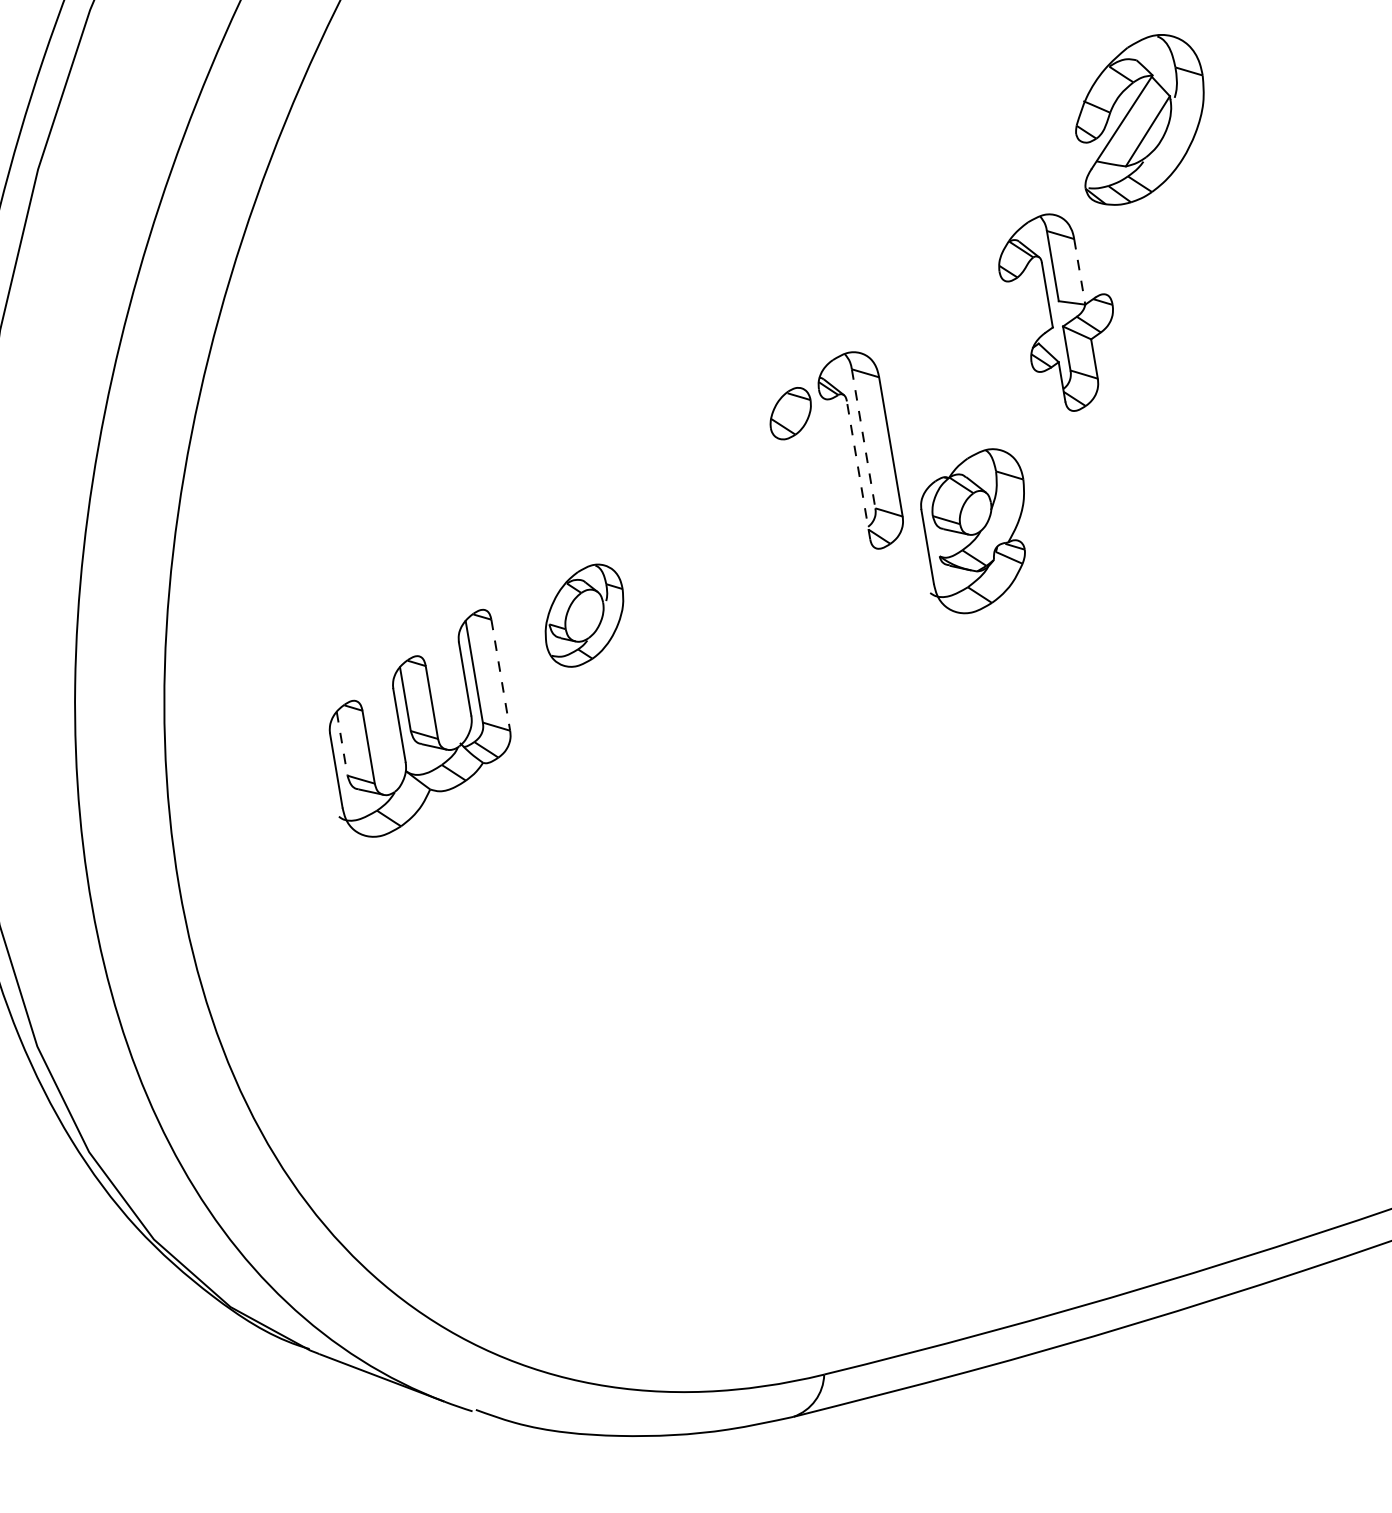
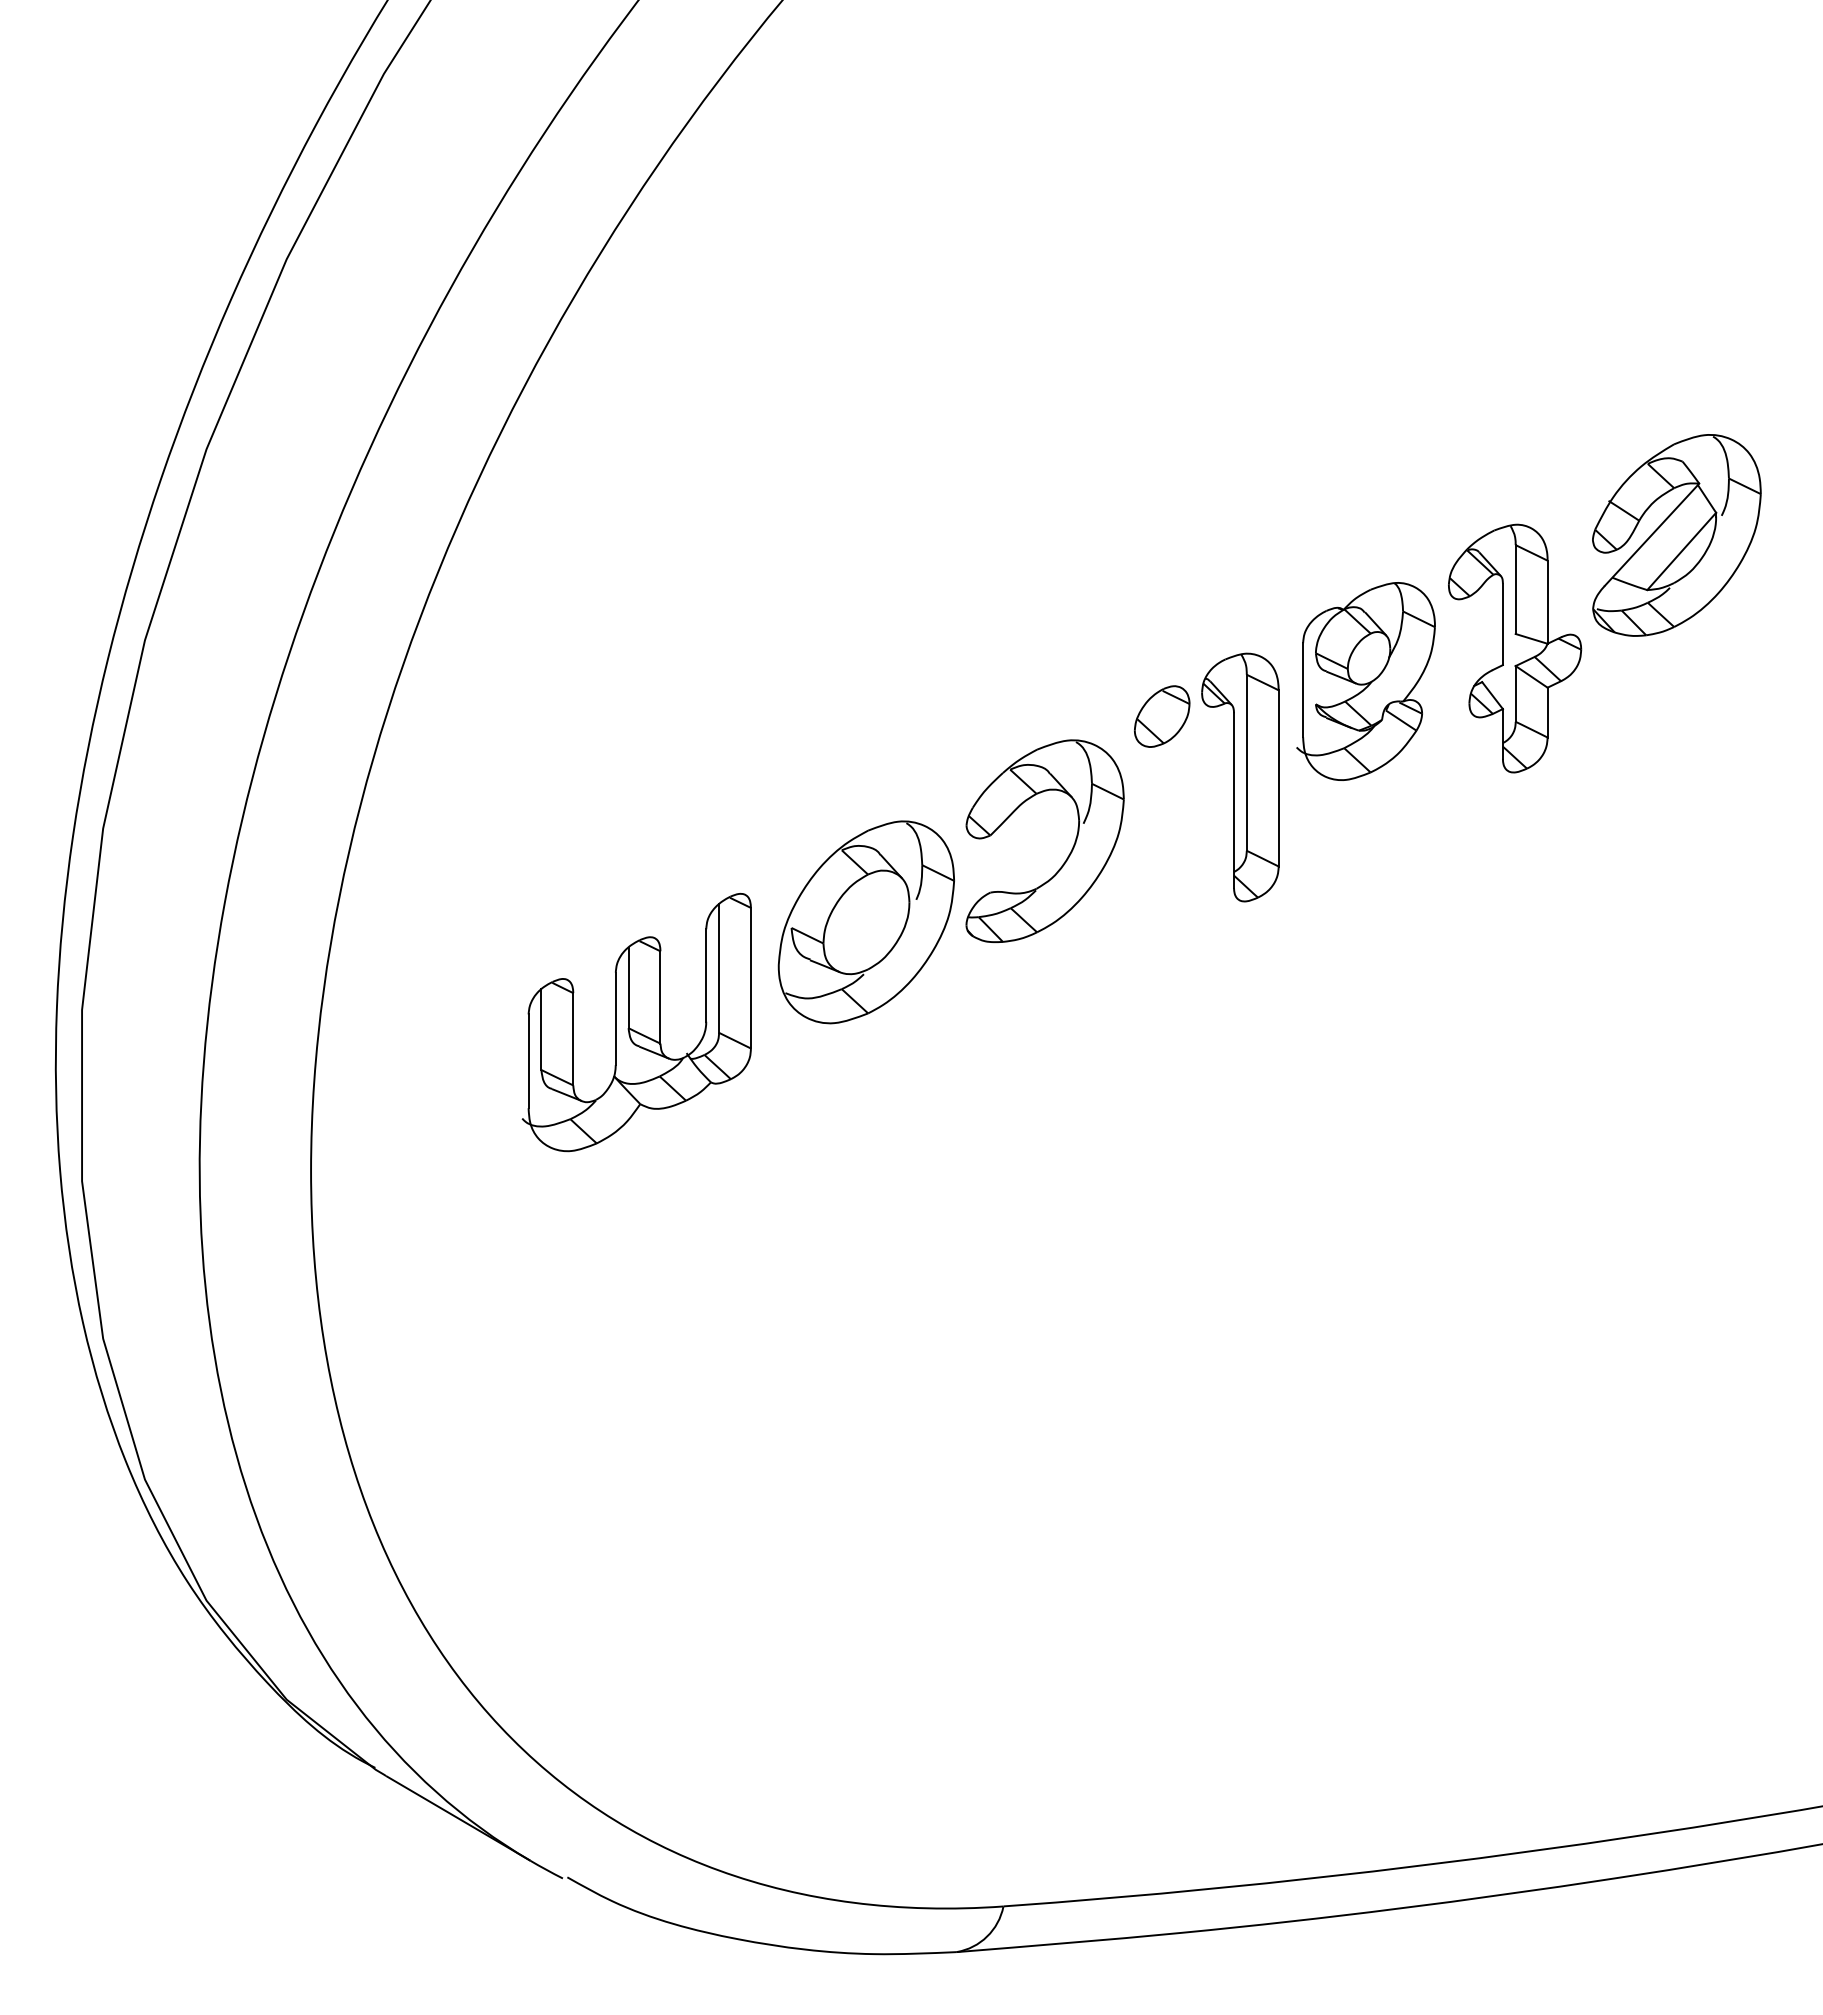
part: (1141, 119) -> (1676, 535), moved
line: (1079, 272) -> (1547, 602), dashed -> solid
line: (863, 439) -> (1246, 763), dashed -> solid
line: (858, 470) -> (1234, 800), dashed -> solid
part: (975, 531) -> (1365, 681), moved
part: (734, 536) -> (1067, 856), added
part: (583, 615) -> (865, 922), size x1.67
line: (500, 675) -> (750, 978), dashed -> solid
line: (342, 744) -> (541, 1030), dashed -> solid

